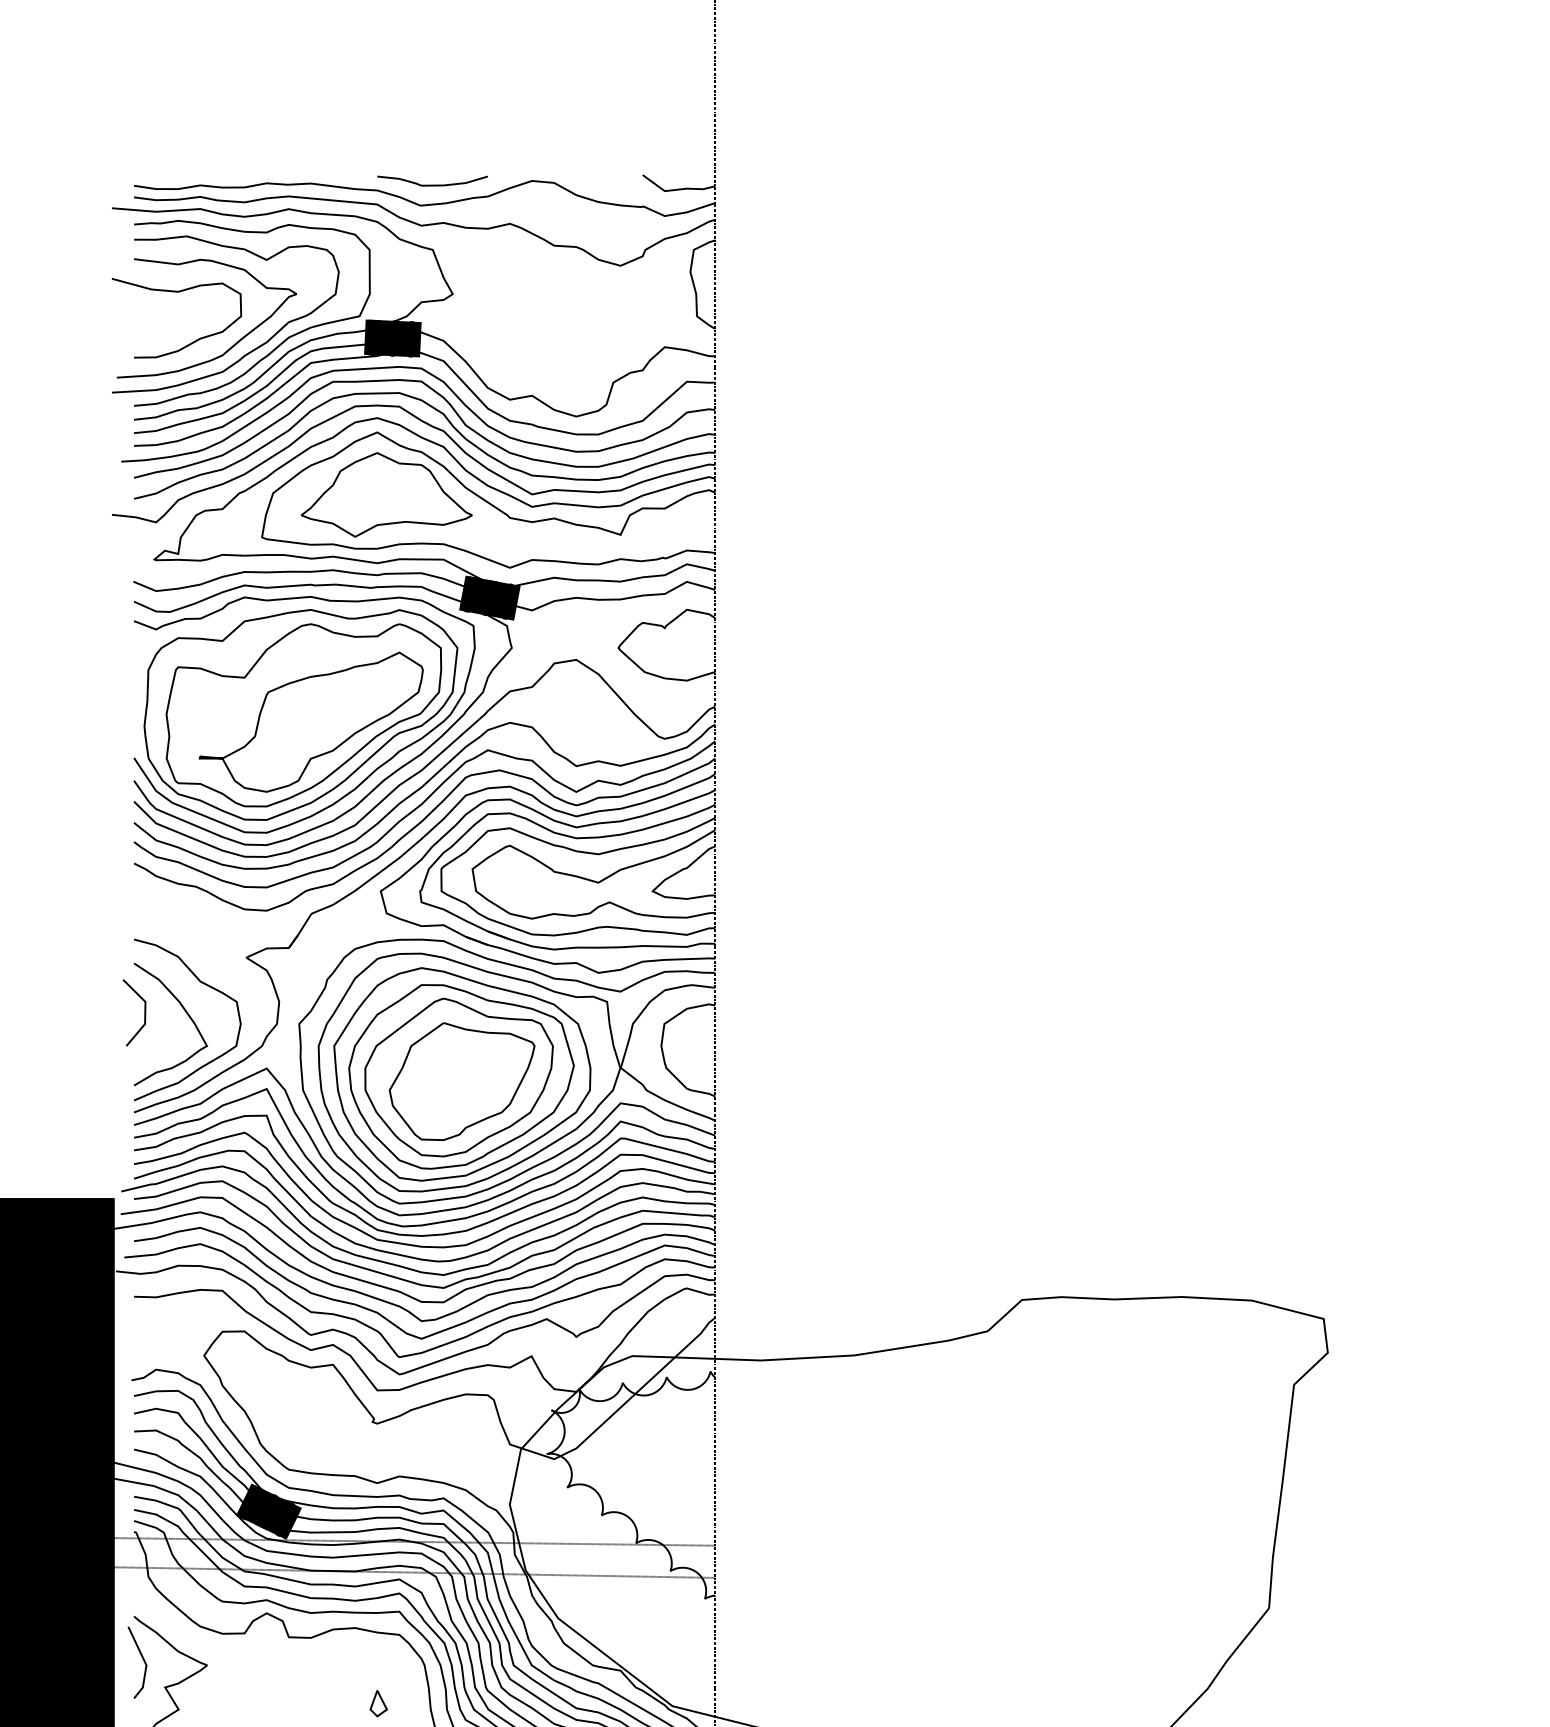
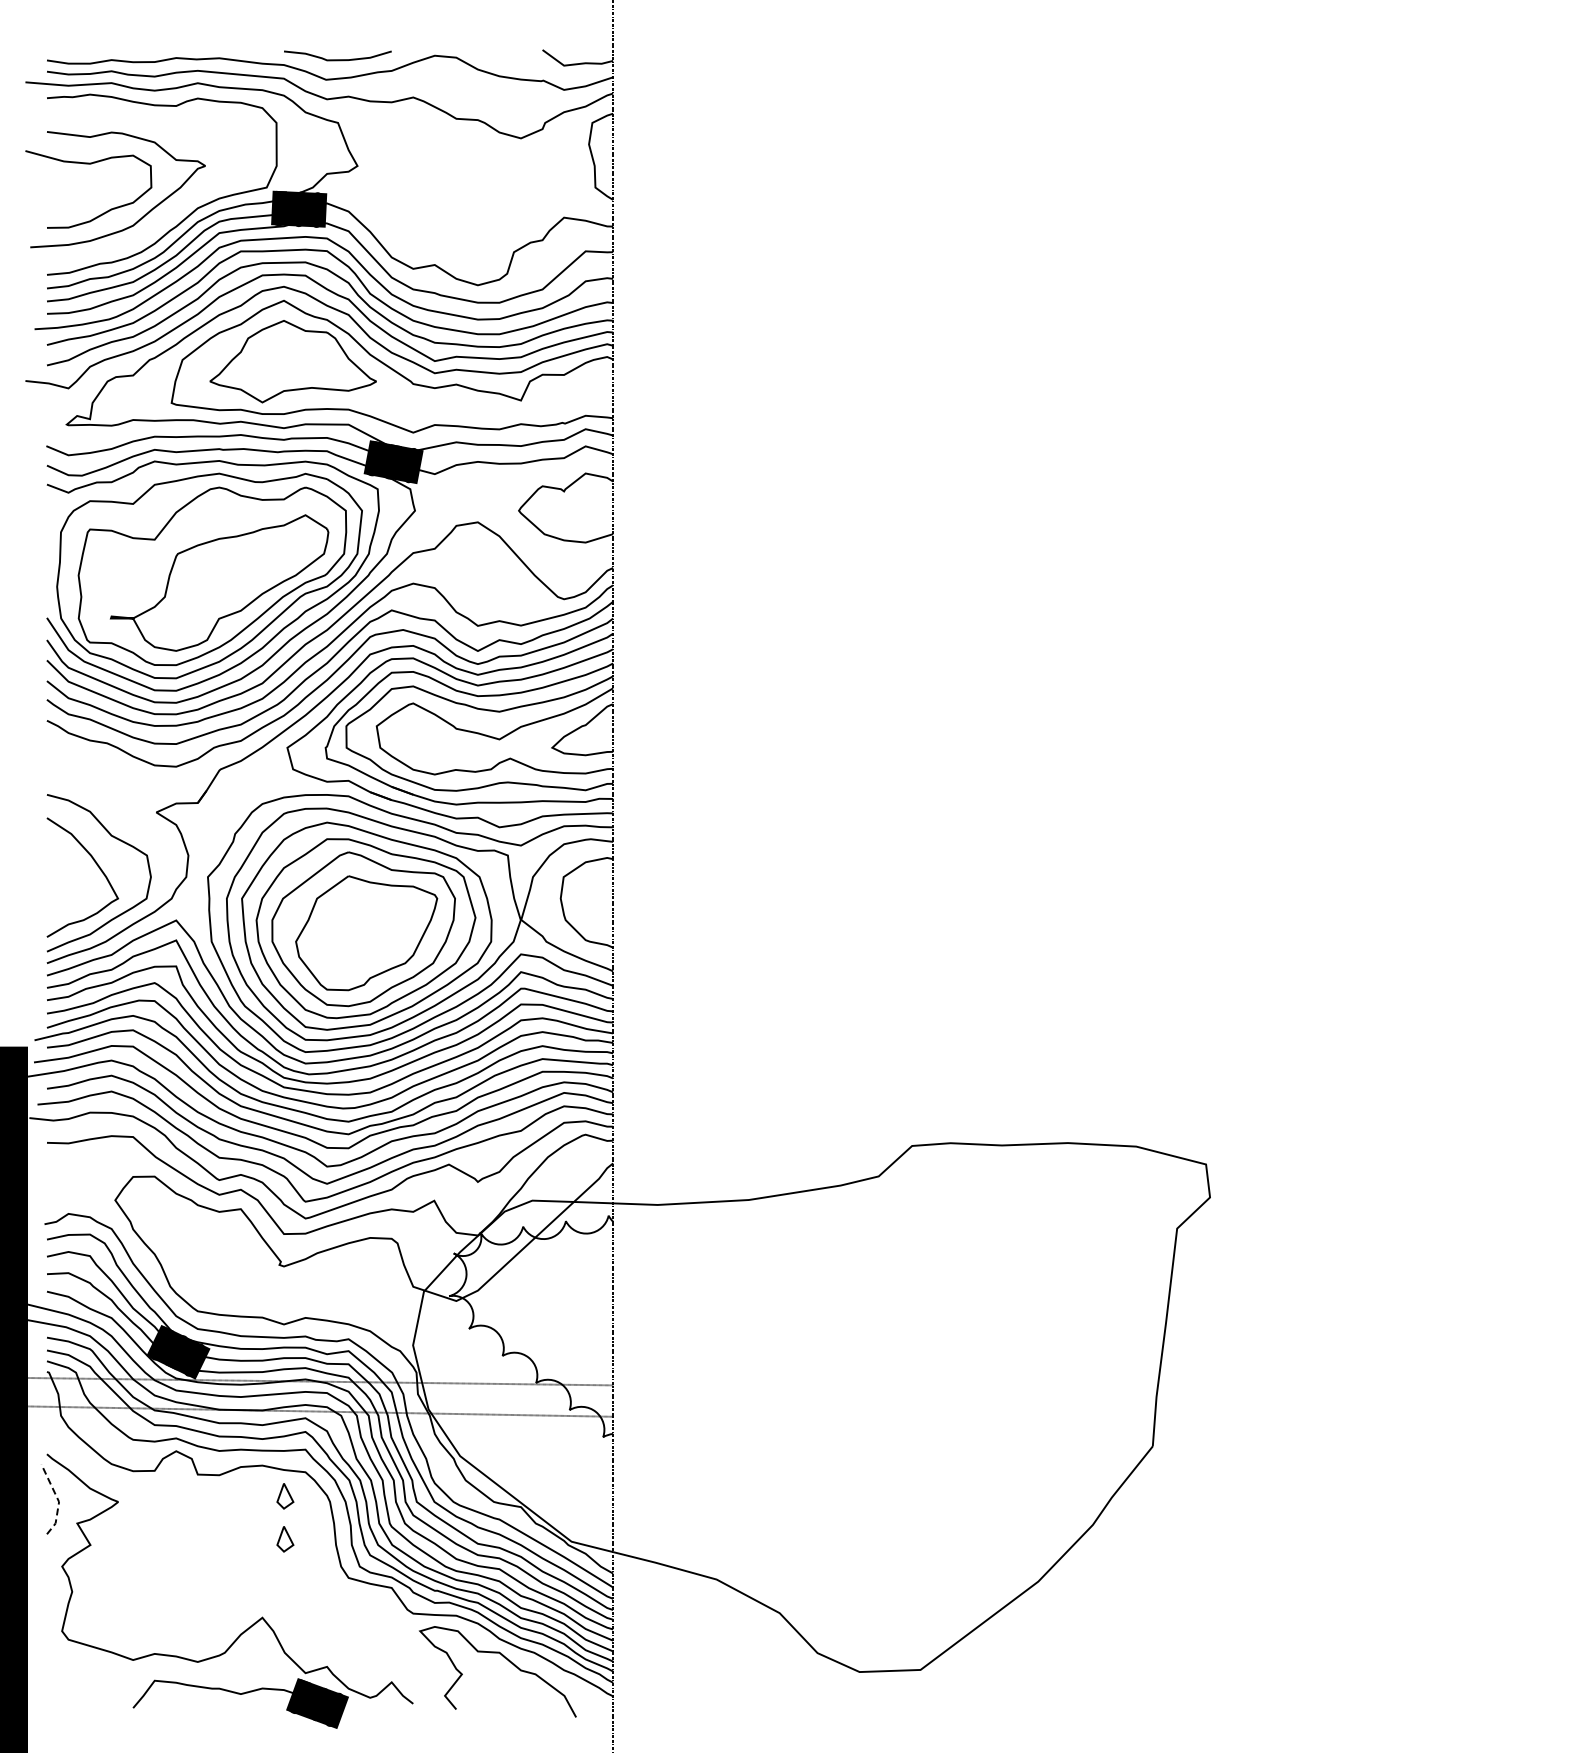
curve: (251, 350) -> (161, 220), removed
line: (144, 1012) -> (57, 865), removed
part: (378, 1659) -> (285, 1496), added
line: (145, 1663) -> (58, 1500), solid -> dashed

